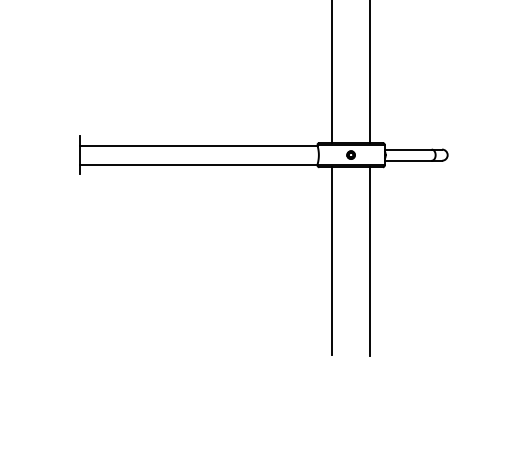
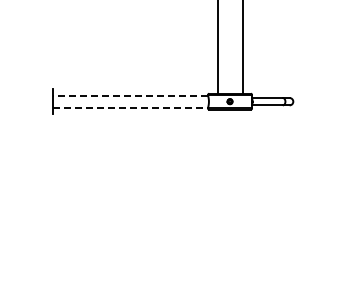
line: (199, 145) -> (130, 95), solid -> dashed
line: (199, 164) -> (130, 107), solid -> dashed
line: (331, 260) -> (217, 170), removed
line: (370, 261) -> (242, 171), removed

